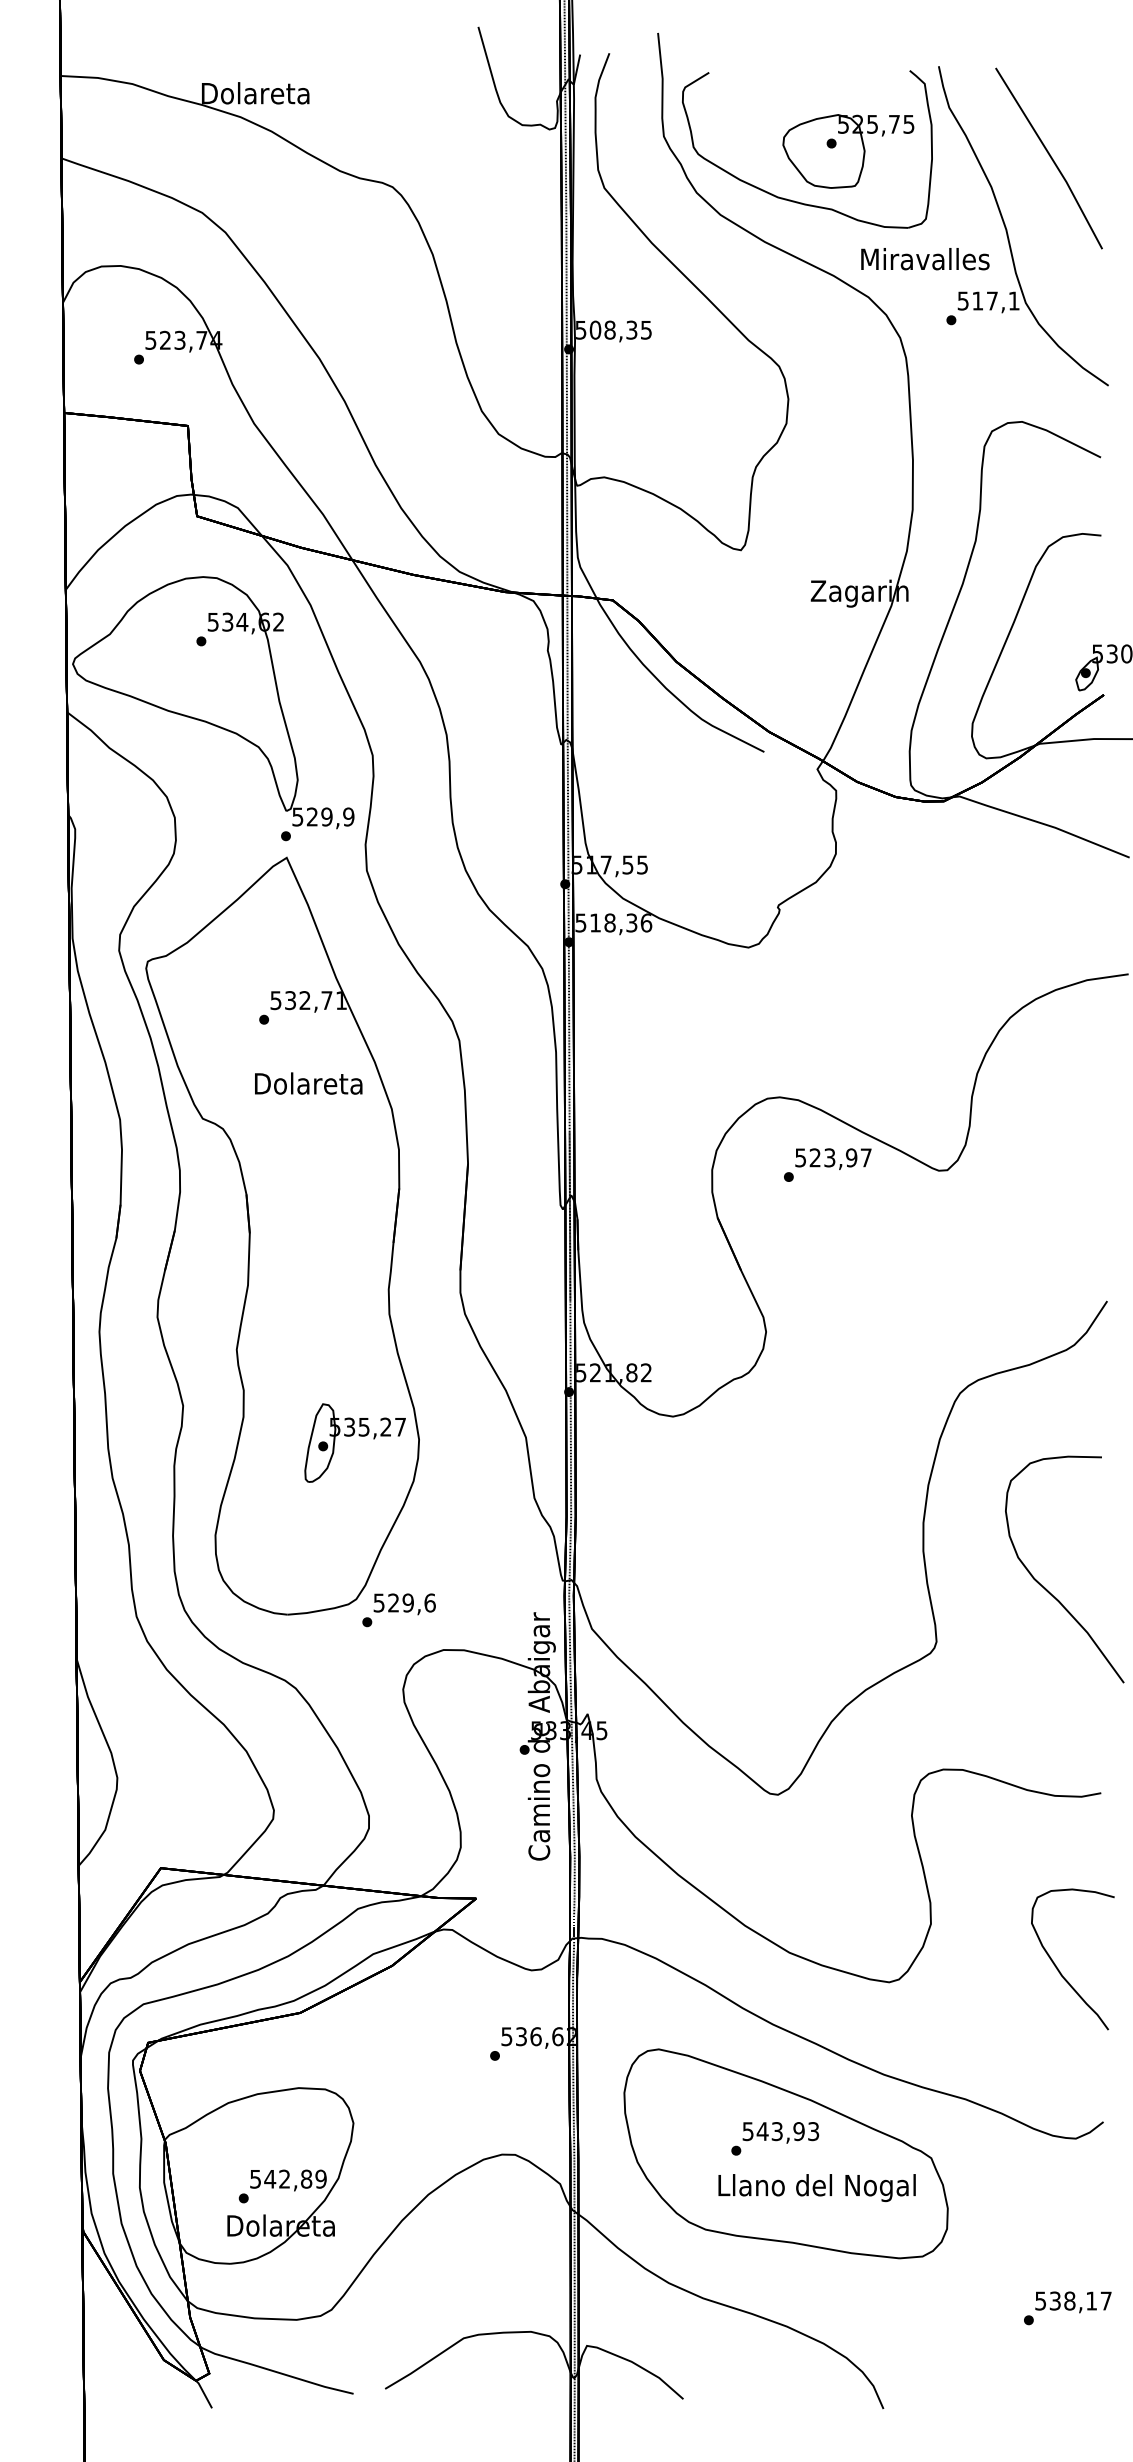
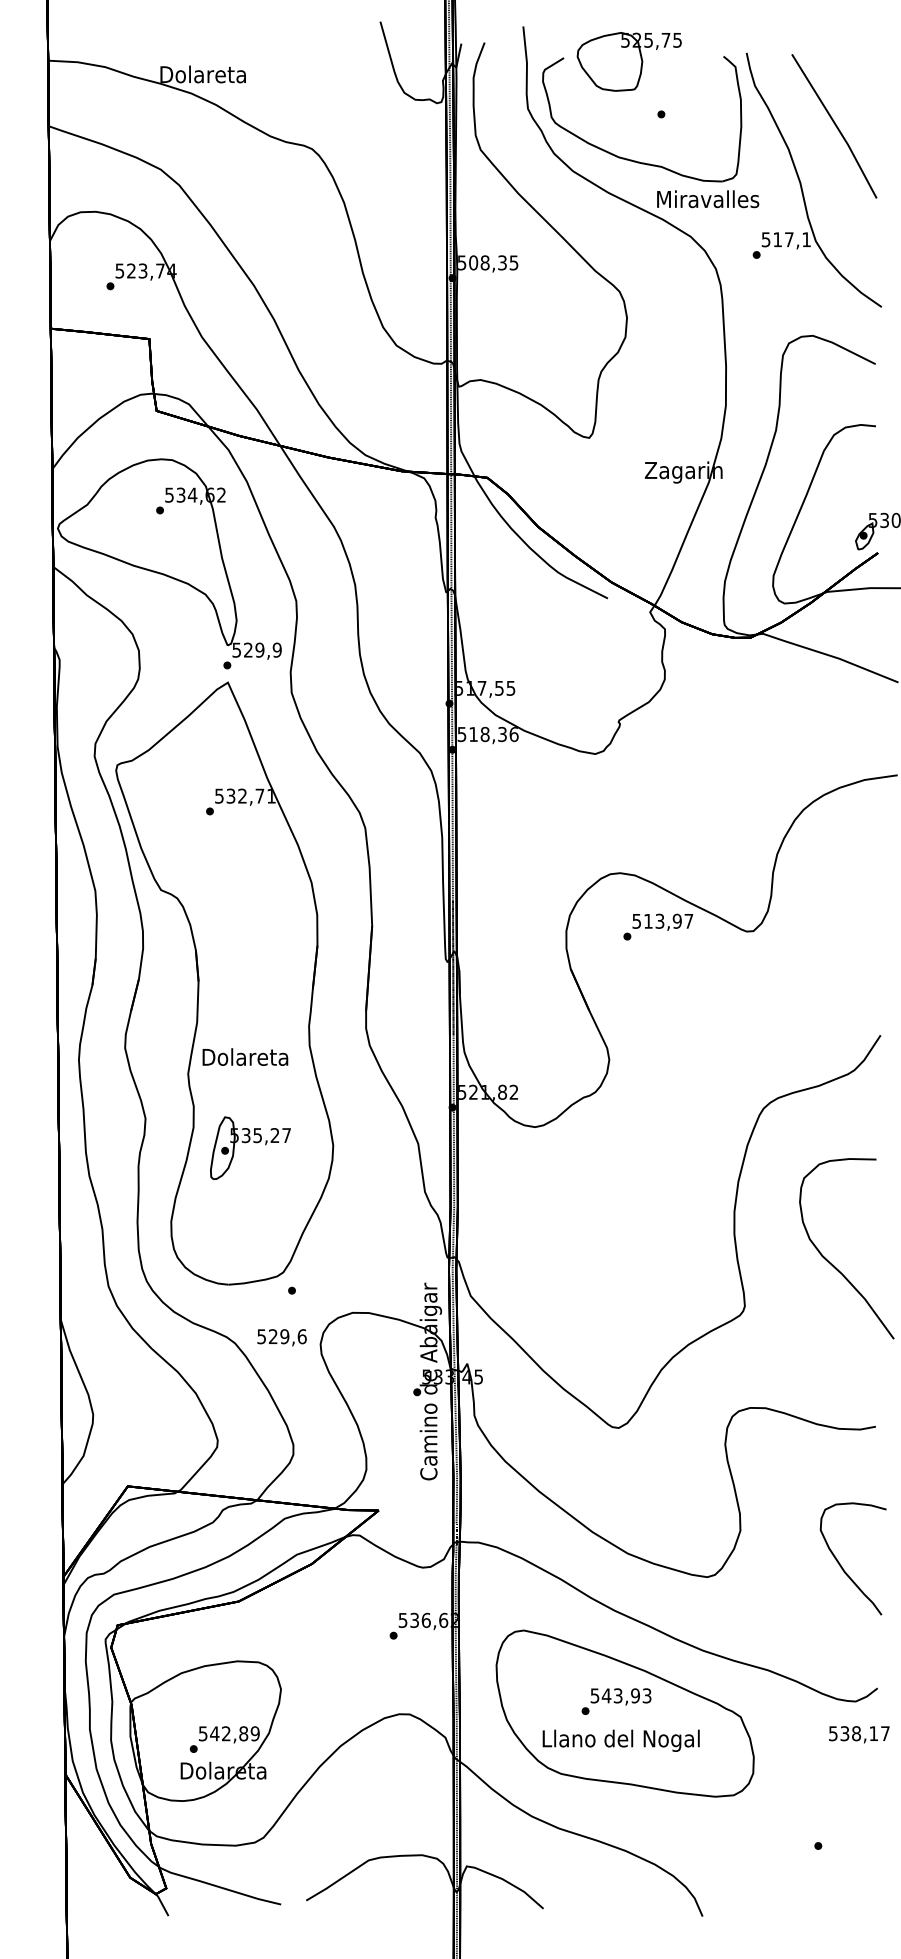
part: (848, 151) -> (629, 61), moved
text: (925, 259) -> (708, 199), moved
text: (308, 1083) -> (245, 1057), moved
text: (814, 1157) -> (647, 921), 523,97 -> 513,97
part: (351, 1436) -> (247, 1142), moved
text: (404, 1604) -> (281, 1337), moved
text: (816, 2188) -> (620, 1741), moved
text: (1073, 2302) -> (859, 1734), moved

